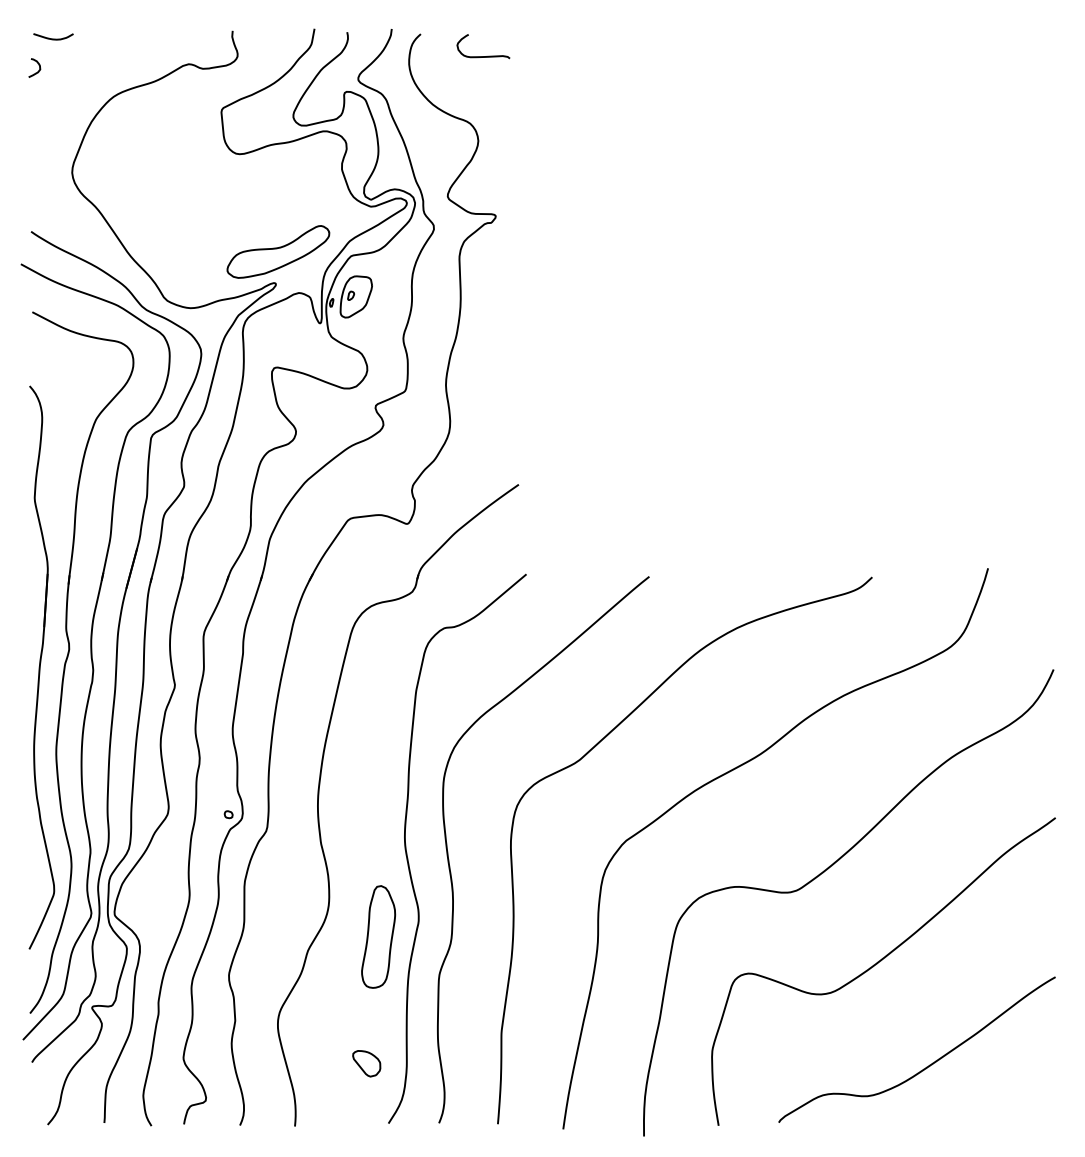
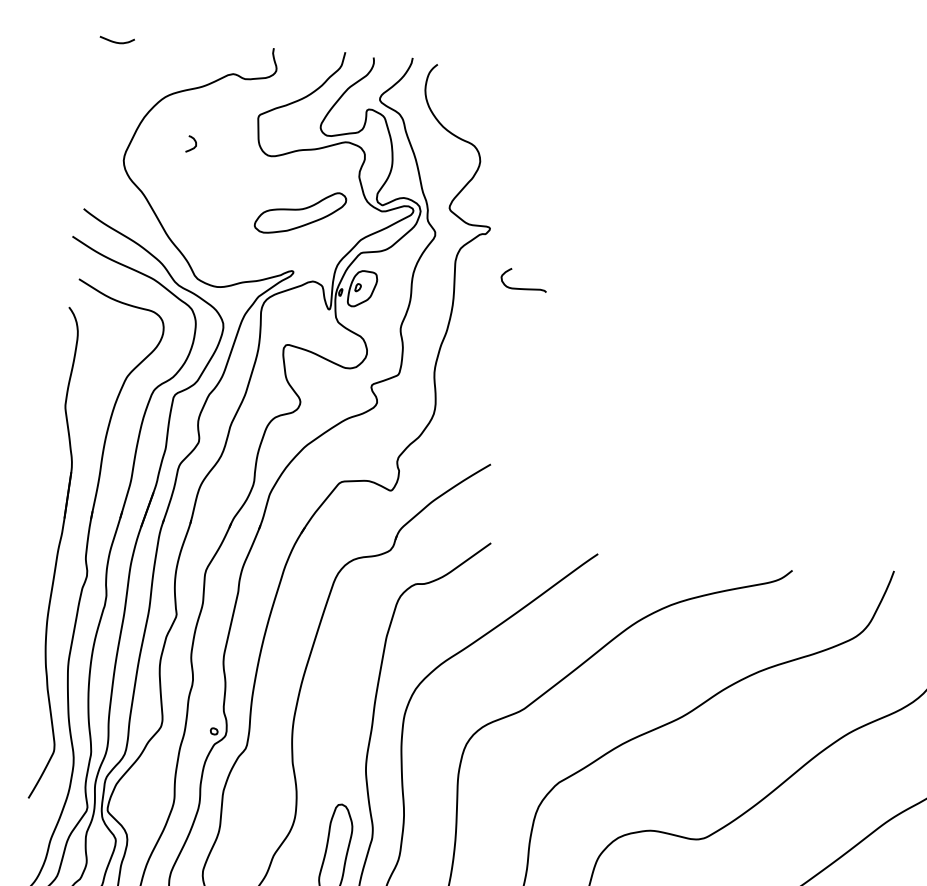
curve: (483, 56) -> (523, 288), moved
curve: (38, 65) -> (194, 142), moved
part: (278, 251) -> (300, 212), moved
part: (41, 667) -> (59, 553), moved

